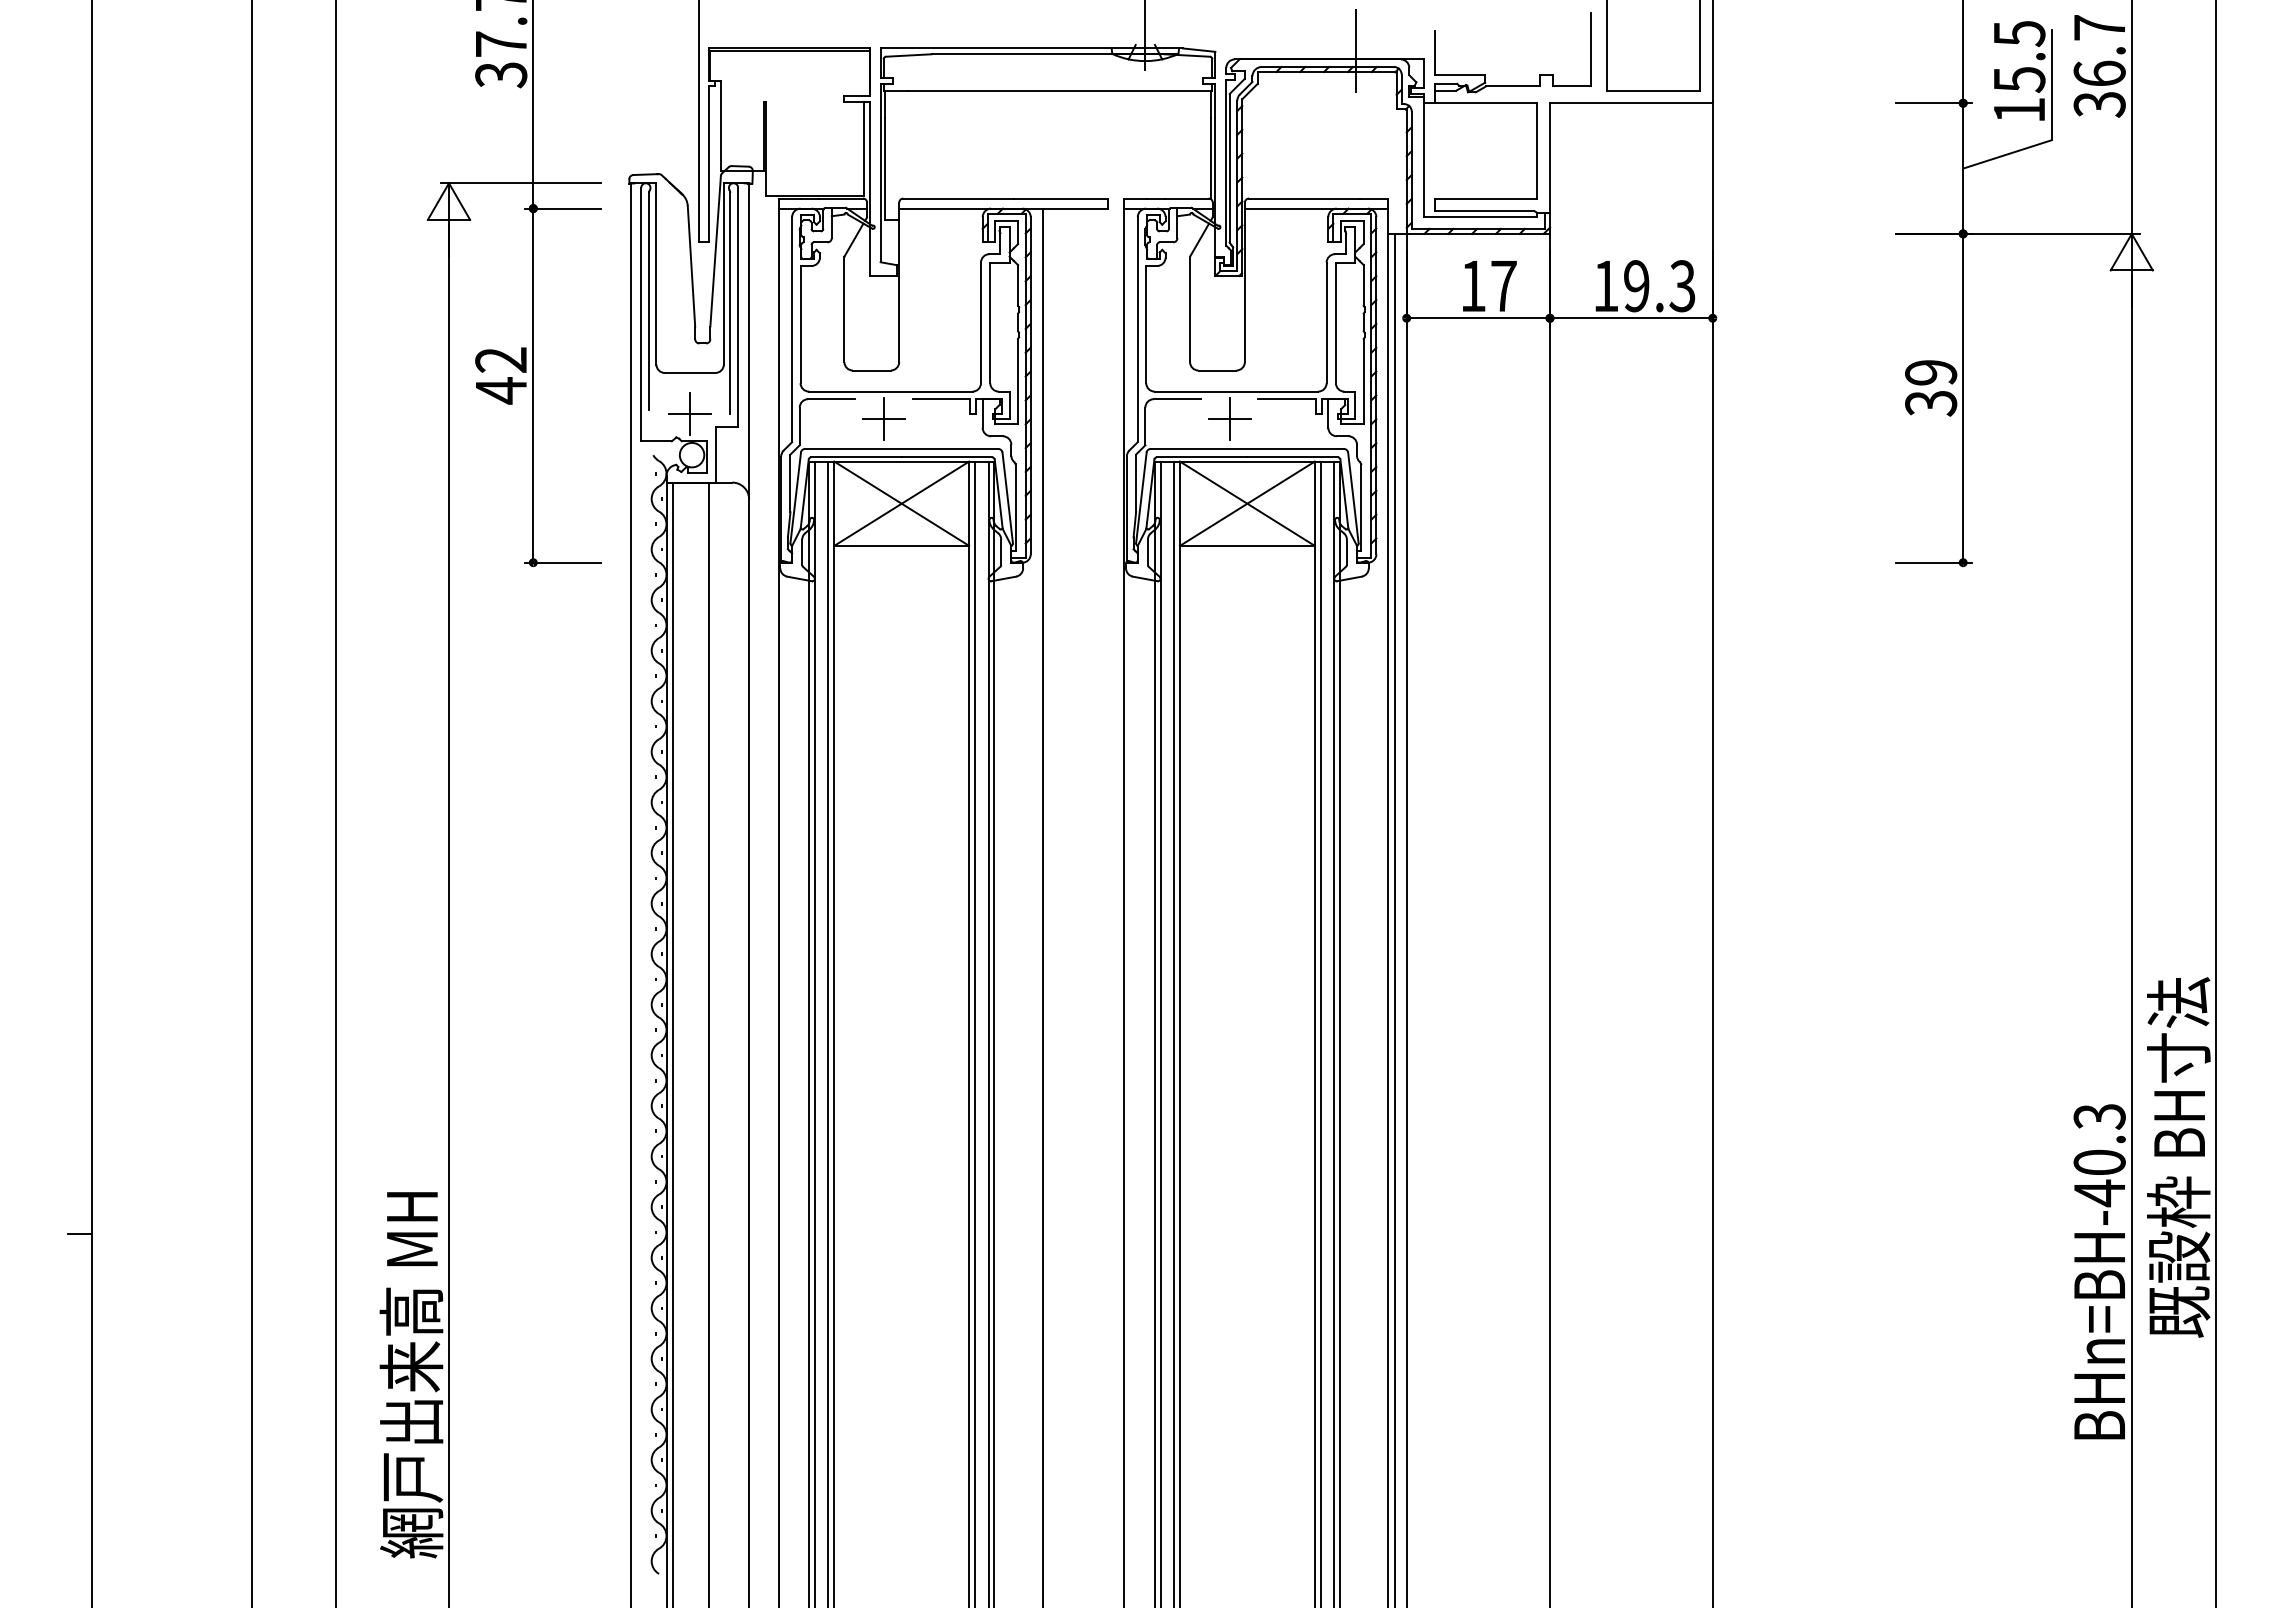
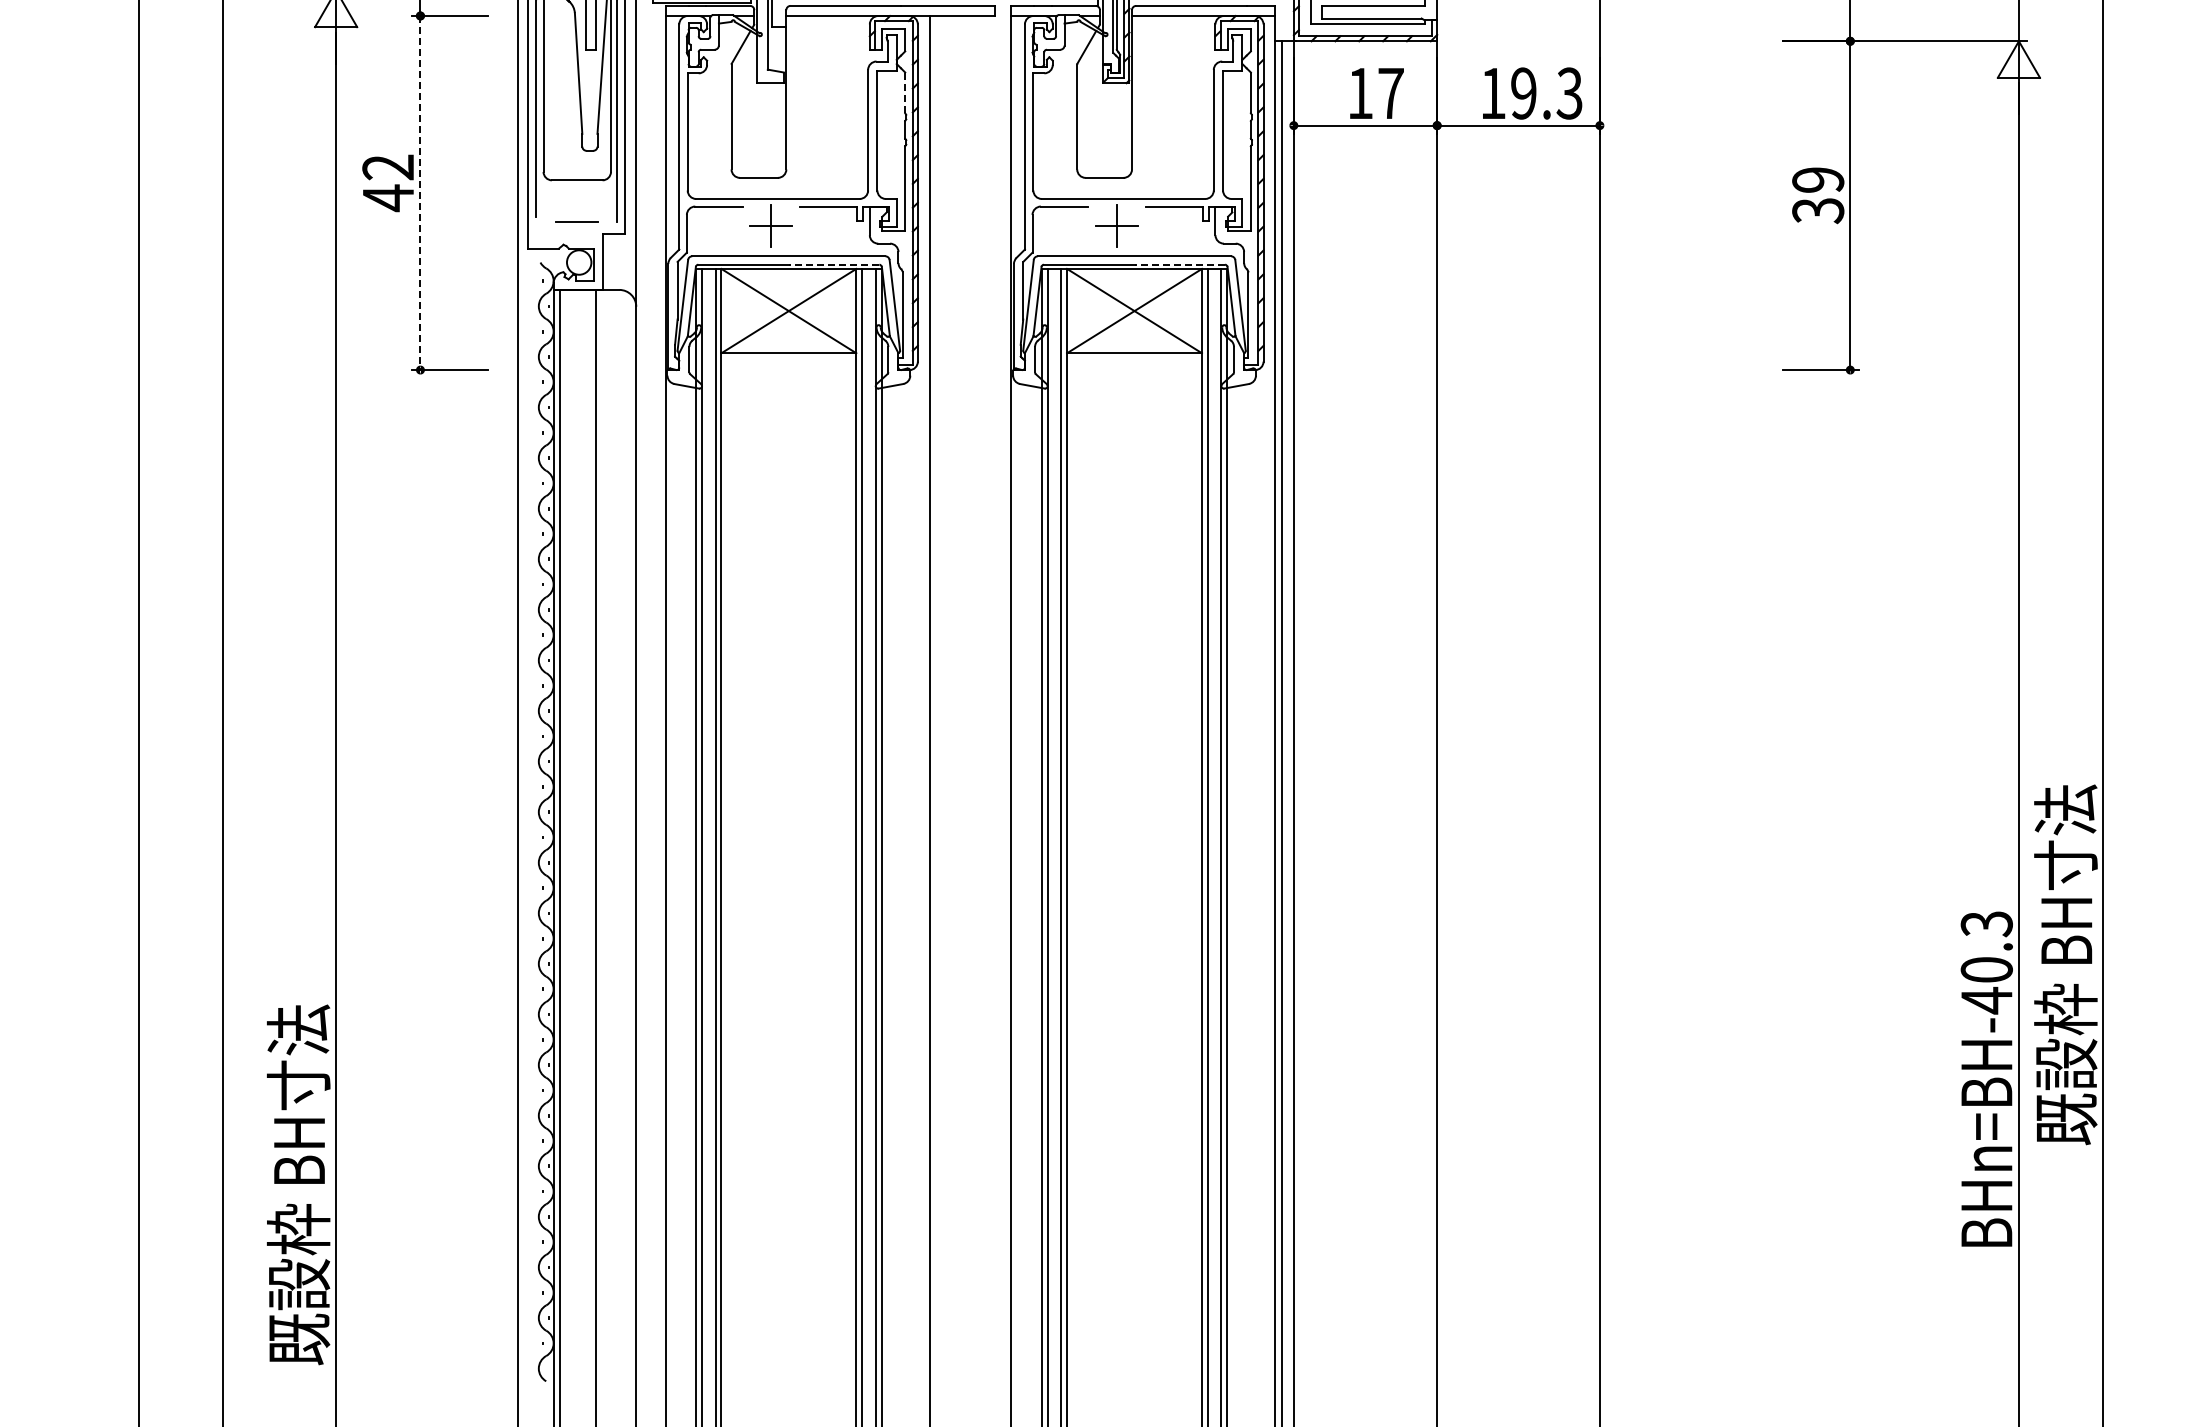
line: (1018, 286) -> (905, 93), solid -> dashed
line: (533, 386) -> (420, 193), solid -> dashed
line: (689, 414) -> (576, 221), removed
line: (946, 457) -> (833, 264), solid -> dashed
line: (1292, 457) -> (1179, 264), solid -> dashed
text: (411, 1375) -> (298, 1182), 網戸出来高 MH -> 既設枠 BH寸法

